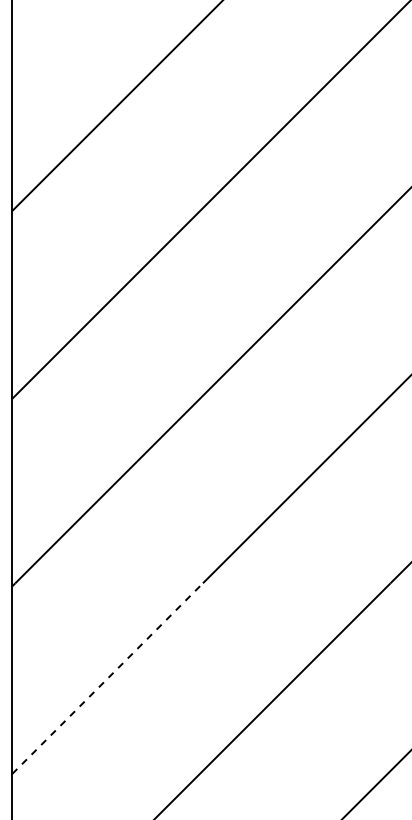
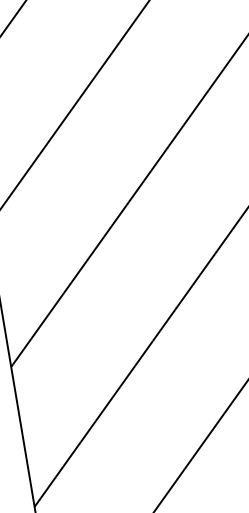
line: (107, 678) -> (93, 423), dashed -> solid

